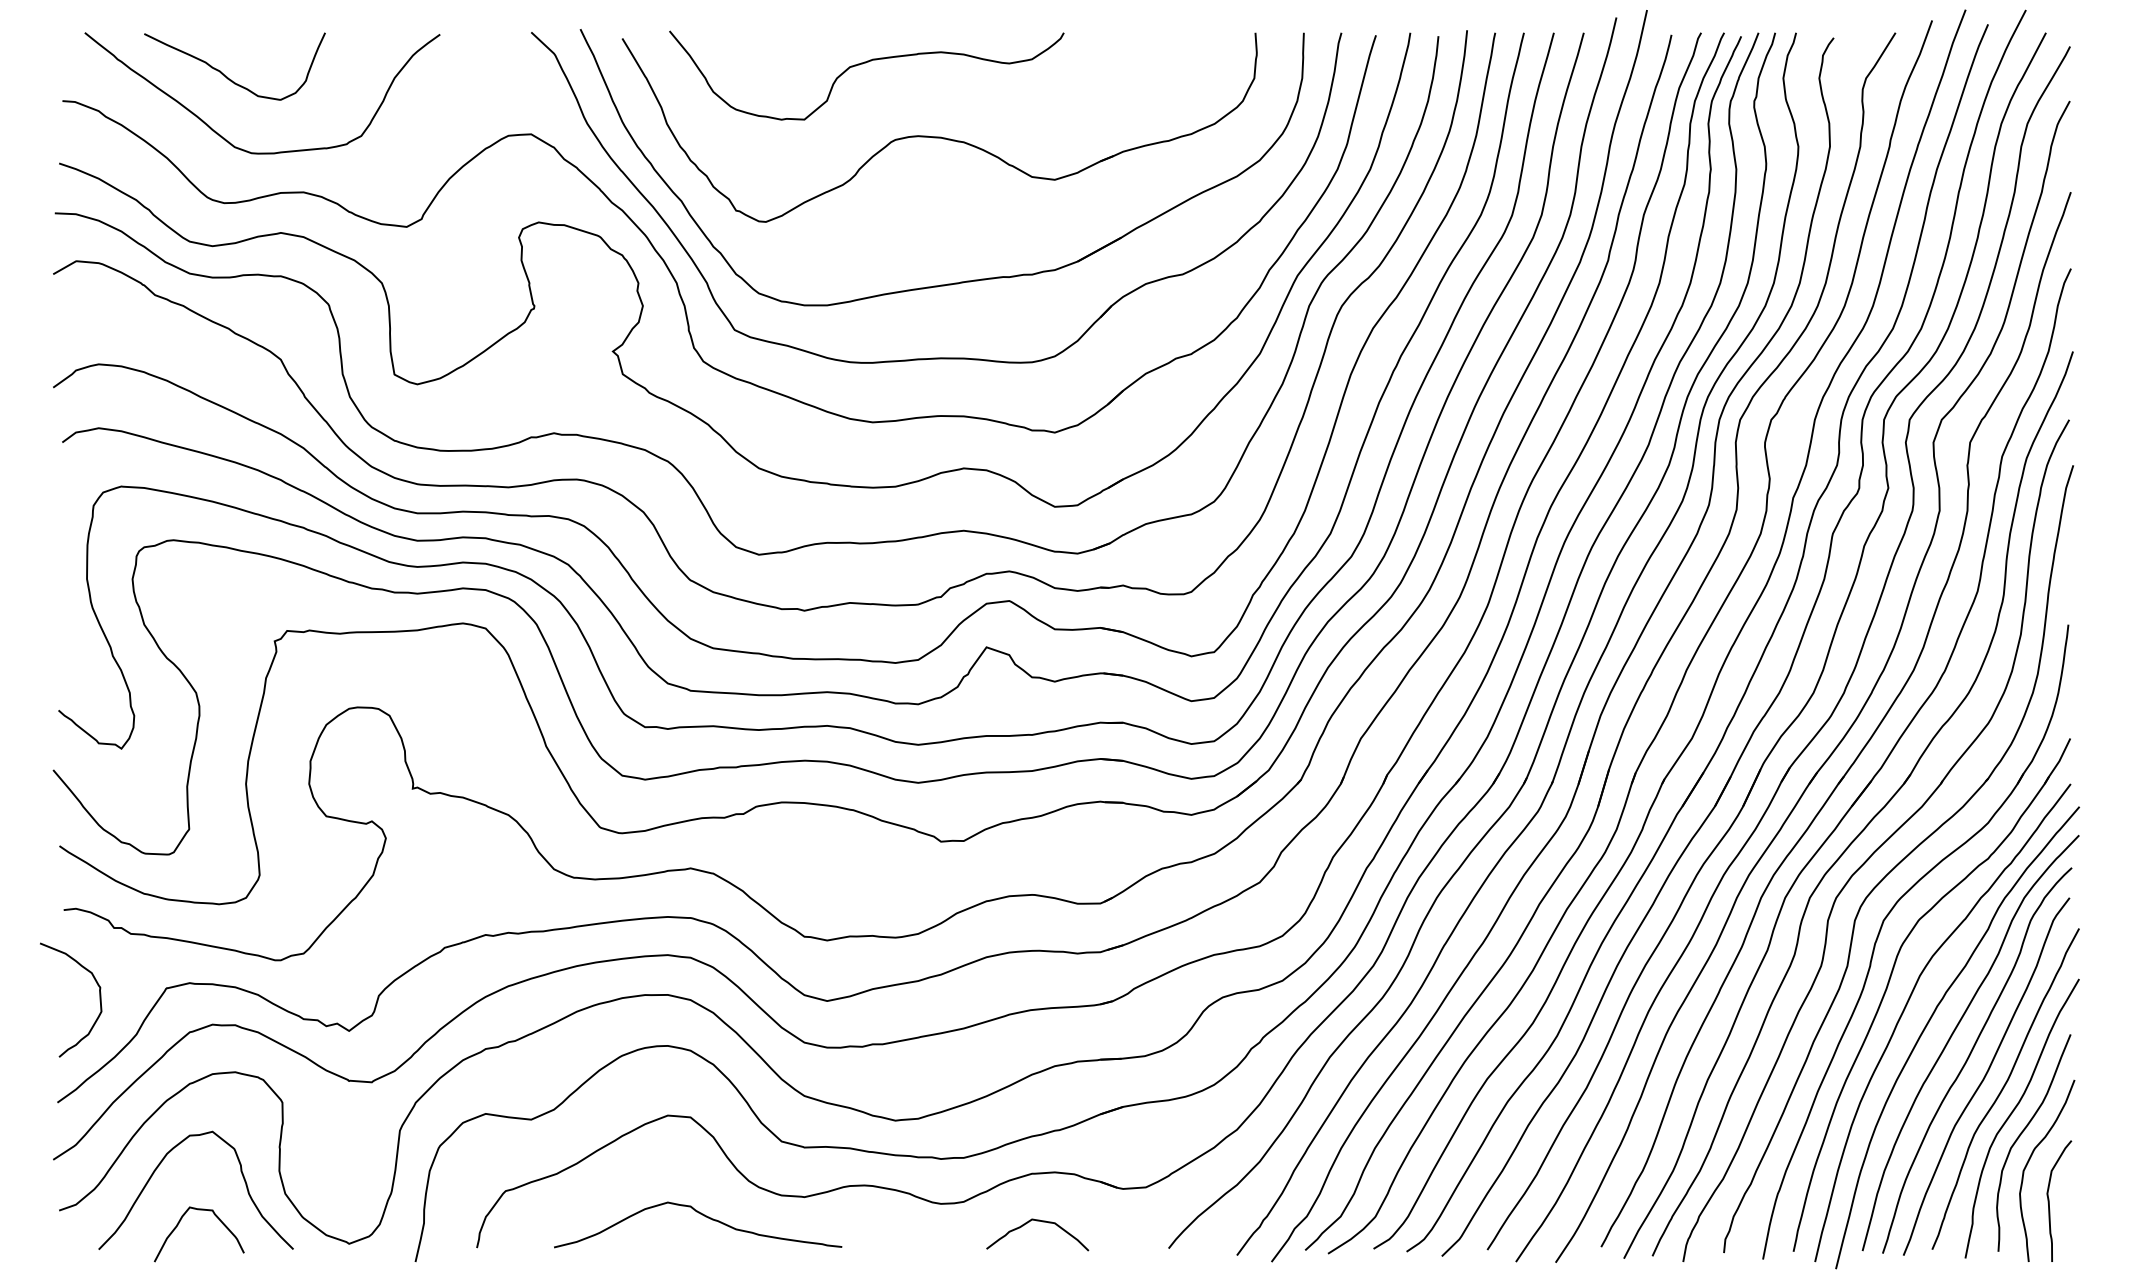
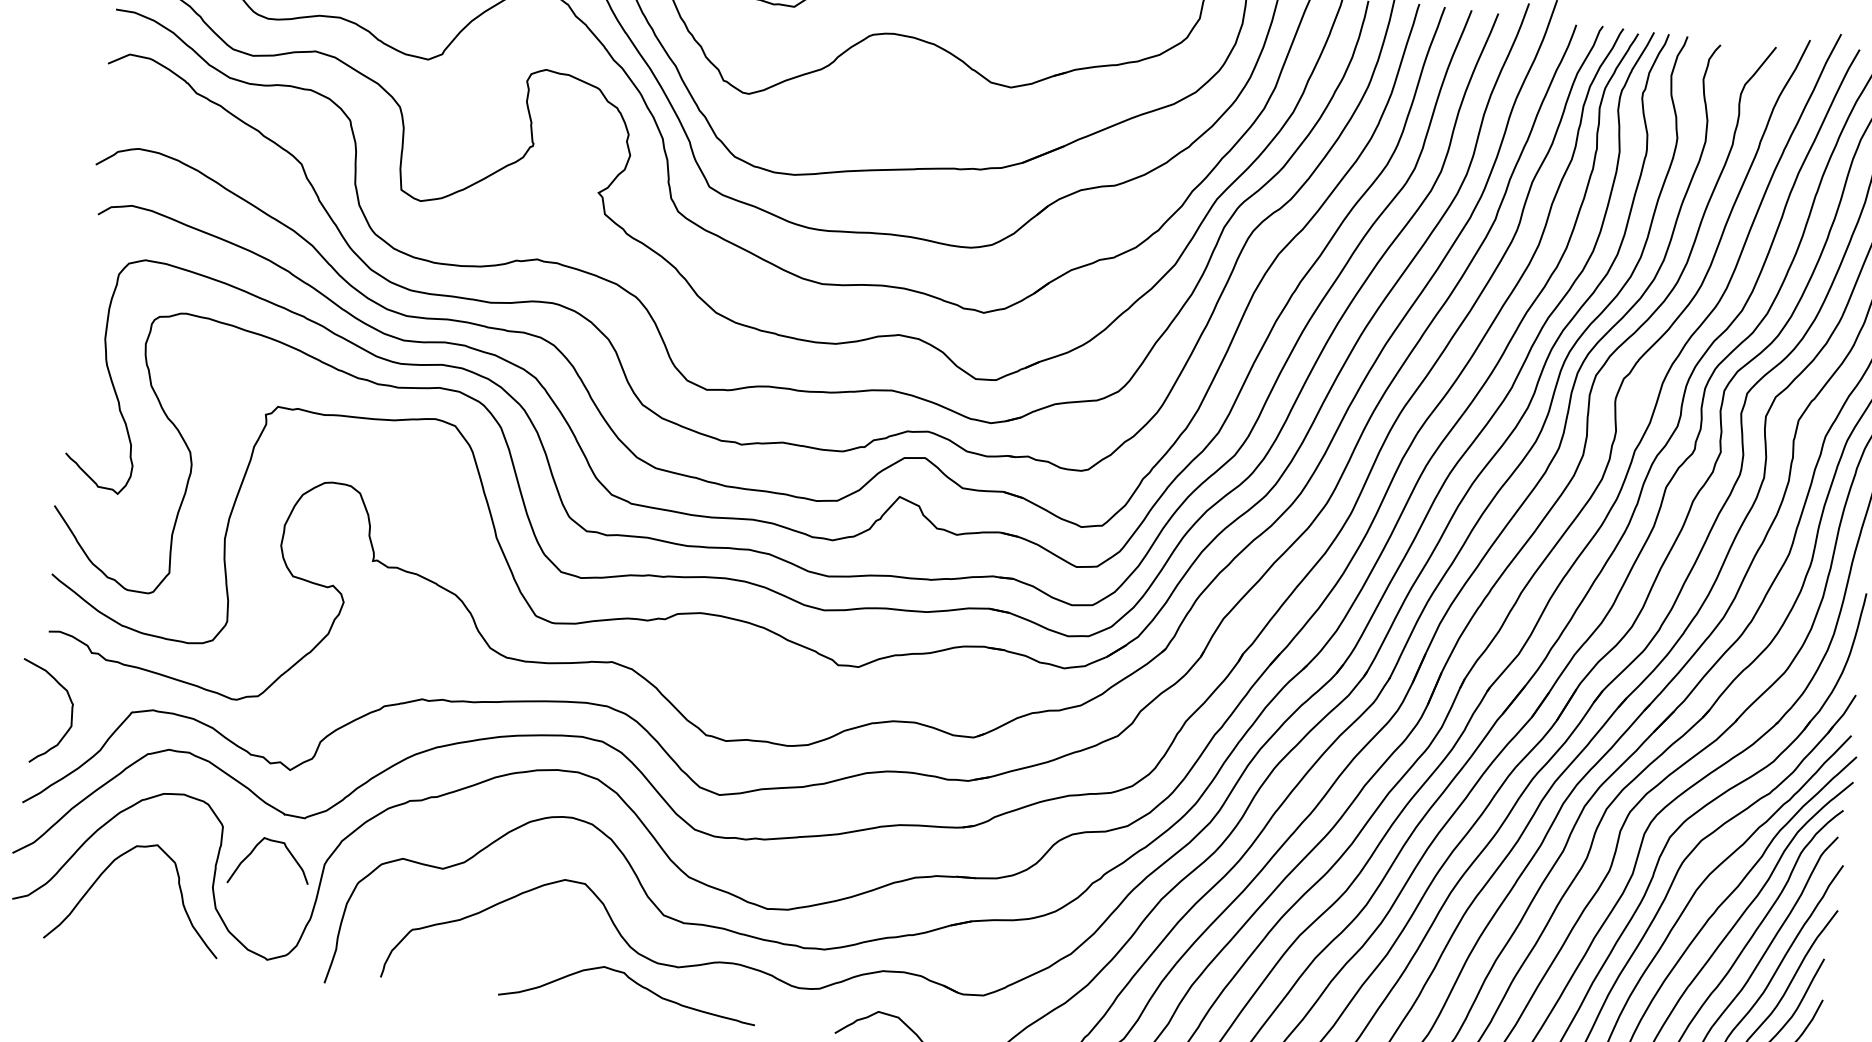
curve: (702, 1215) -> (633, 982), moved
curve: (181, 1220) -> (255, 848), moved

